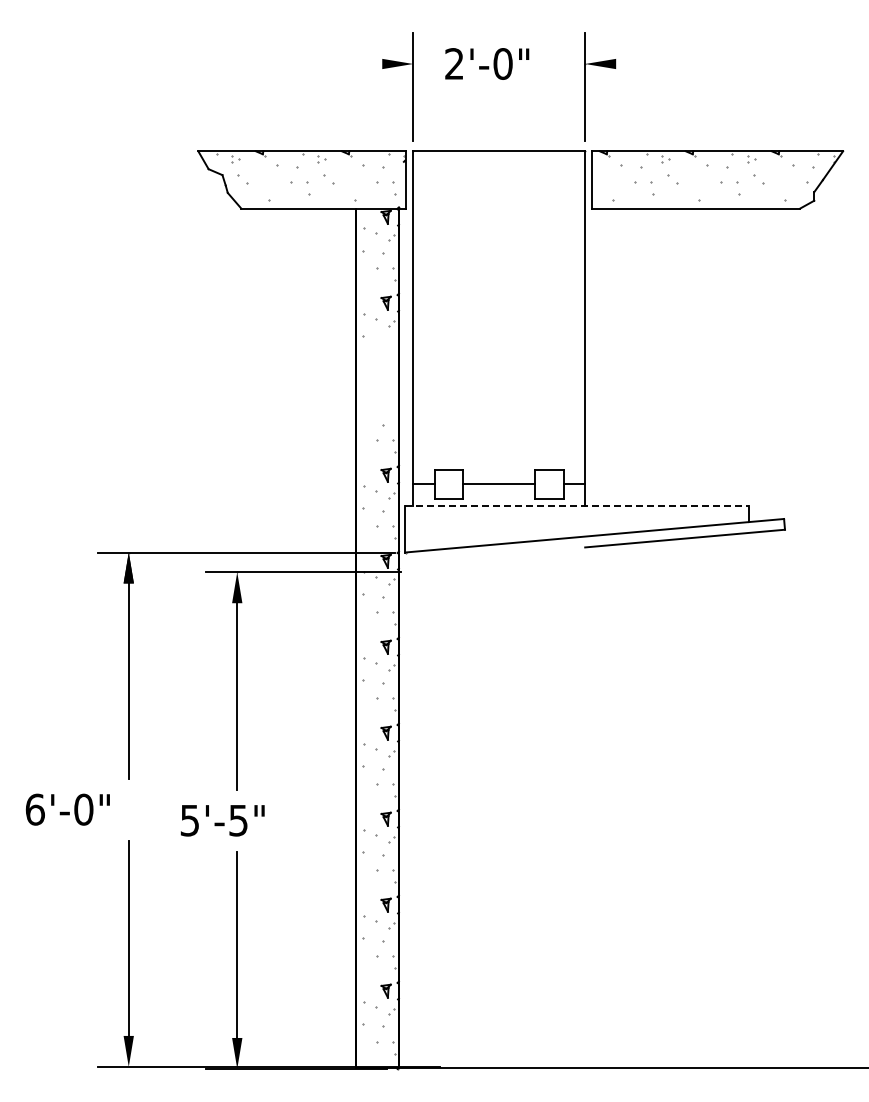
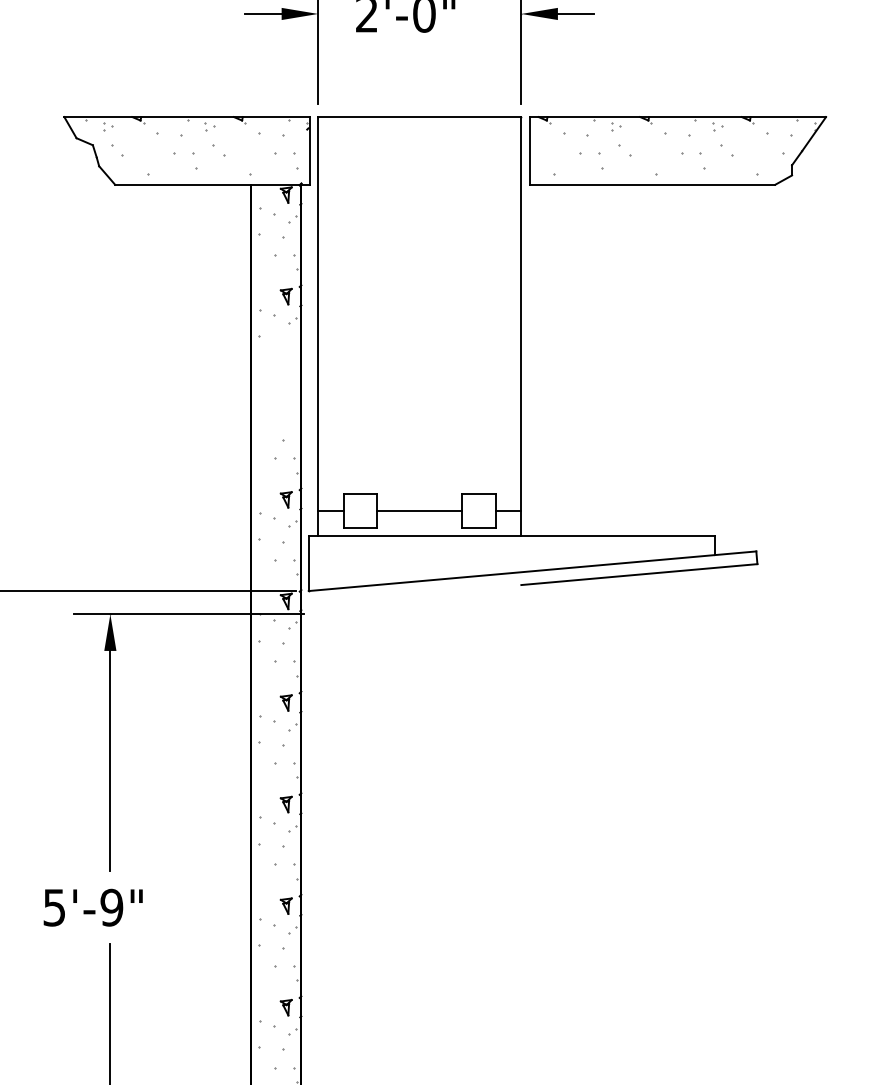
line: (366, 64) -> (263, 14), added
line: (631, 64) -> (576, 14), added
line: (577, 505) -> (512, 535), dashed -> solid
text: (238, 820) -> (111, 907), 5'-5" -> 5'-9"

